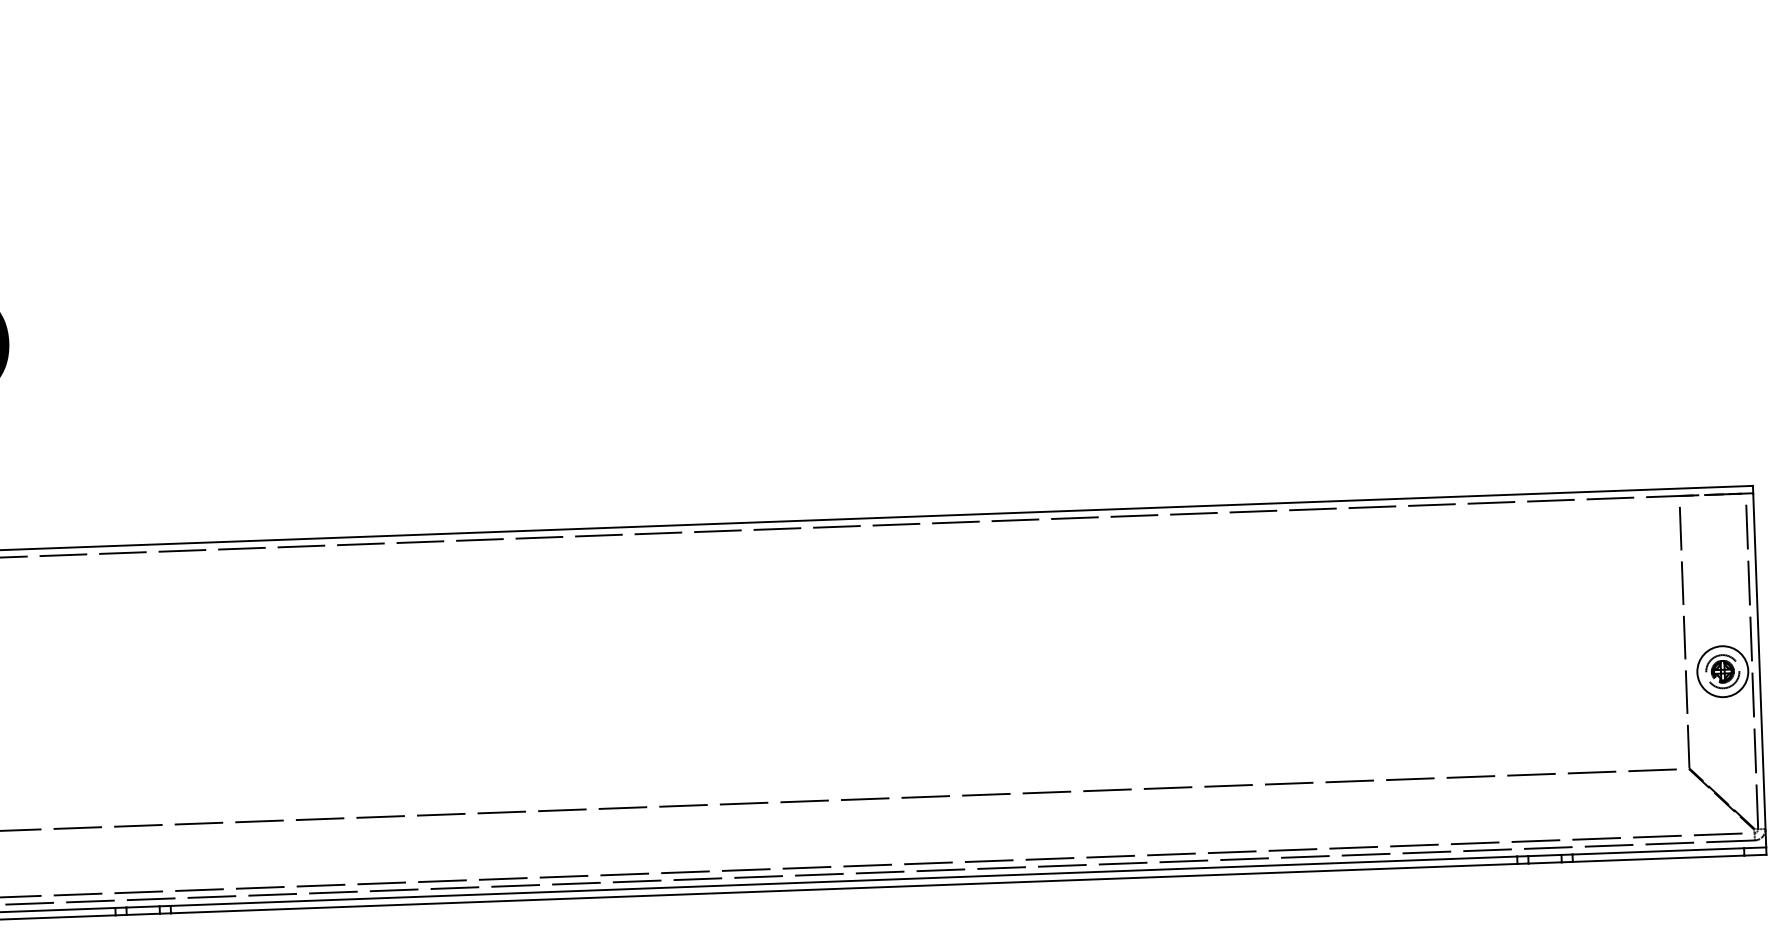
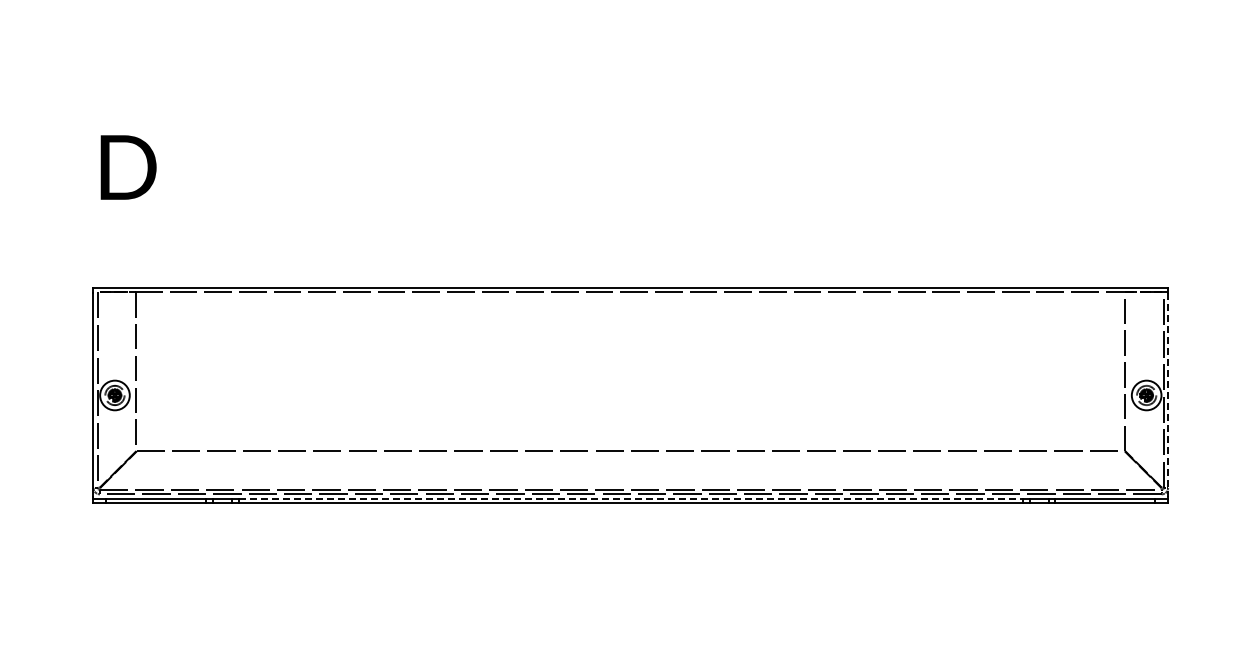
line: (1760, 668) -> (1168, 394), solid -> dashed
line: (845, 880) -> (631, 498), solid -> dashed

